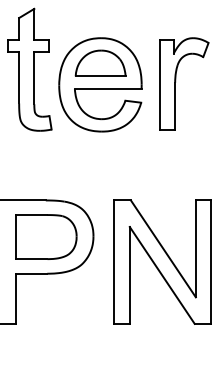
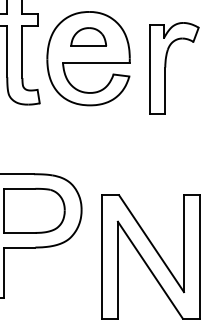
part: (100, 62) -> (88, 36), size x0.7
part: (176, 81) -> (166, 66), moved
part: (162, 261) -> (150, 256), moved

